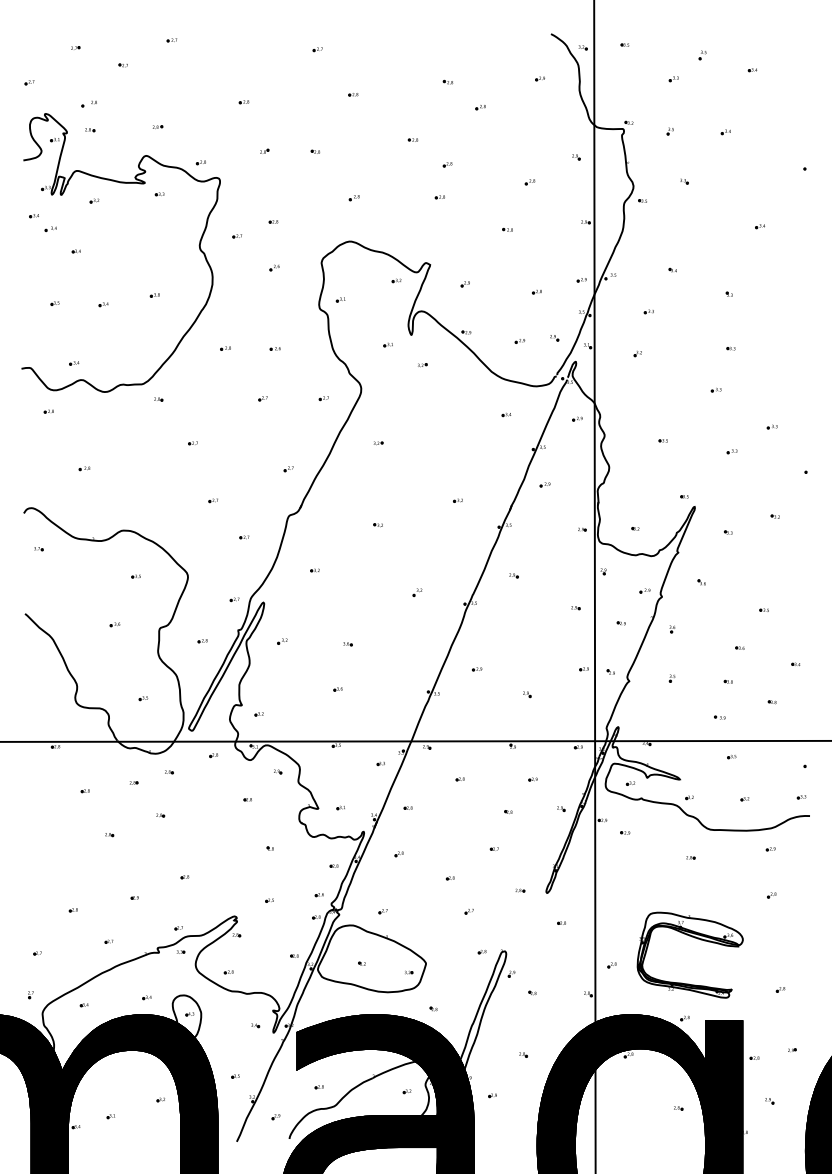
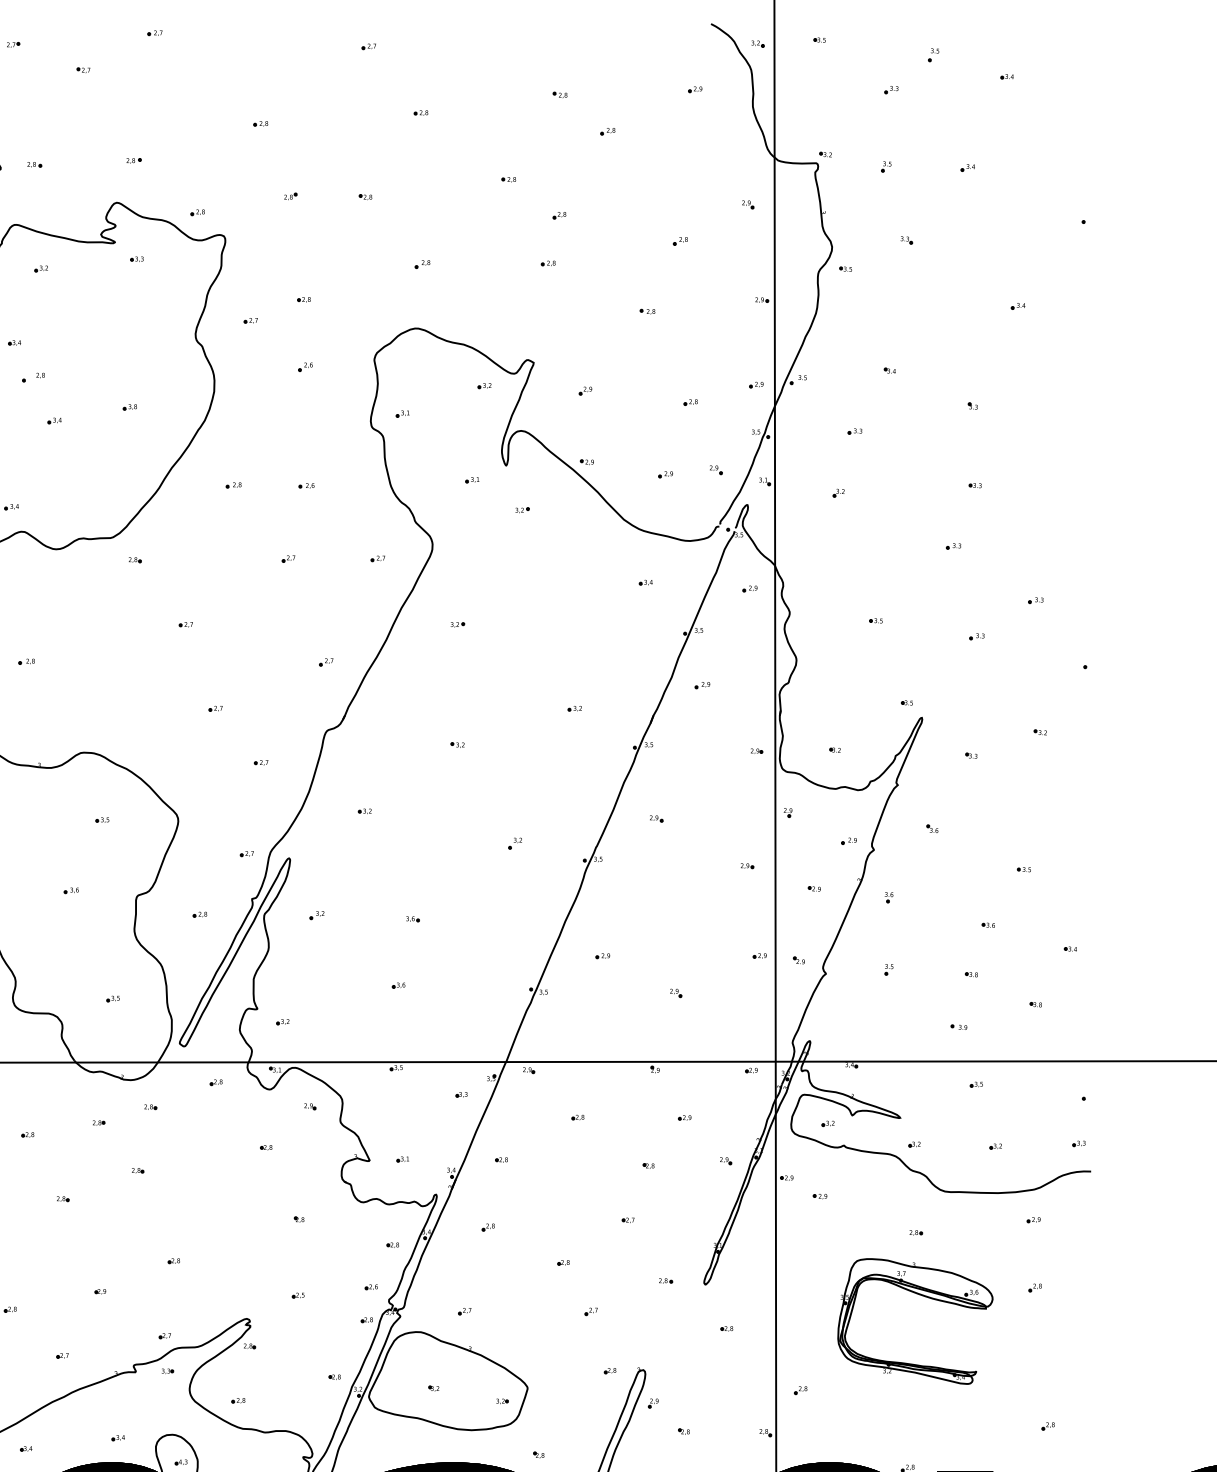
part: (88, 103) -> (32, 376), moved
part: (694, 938) -> (921, 1296), moved

